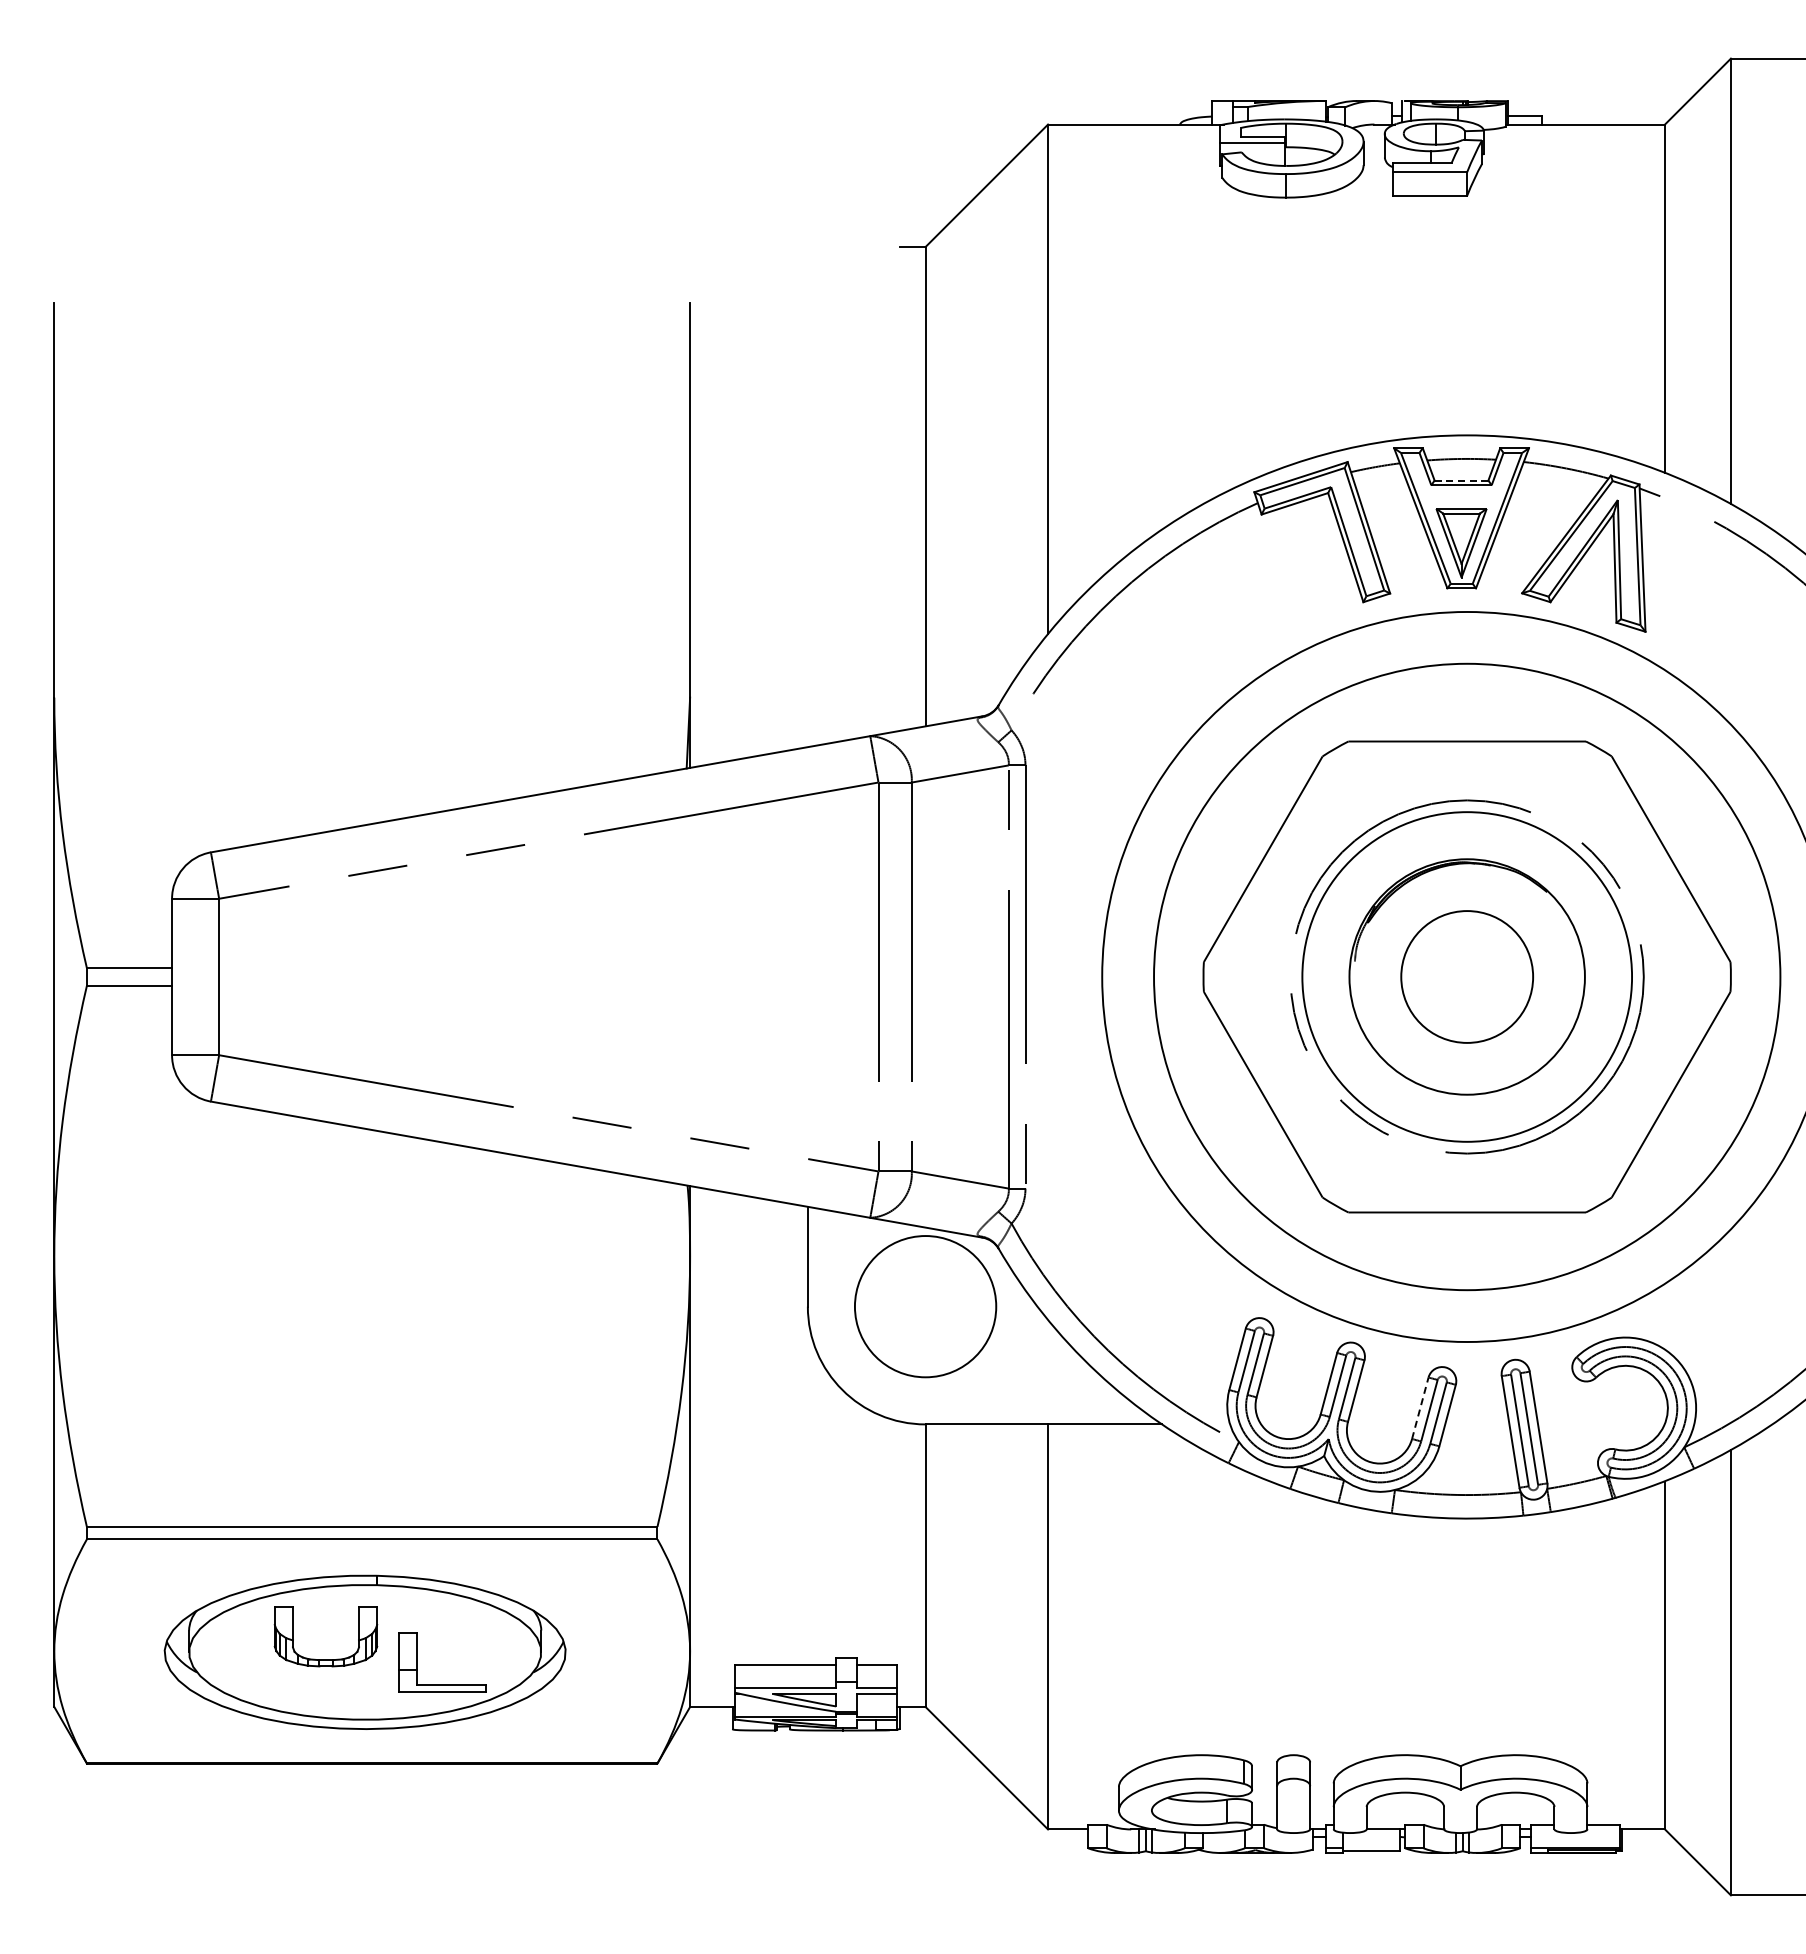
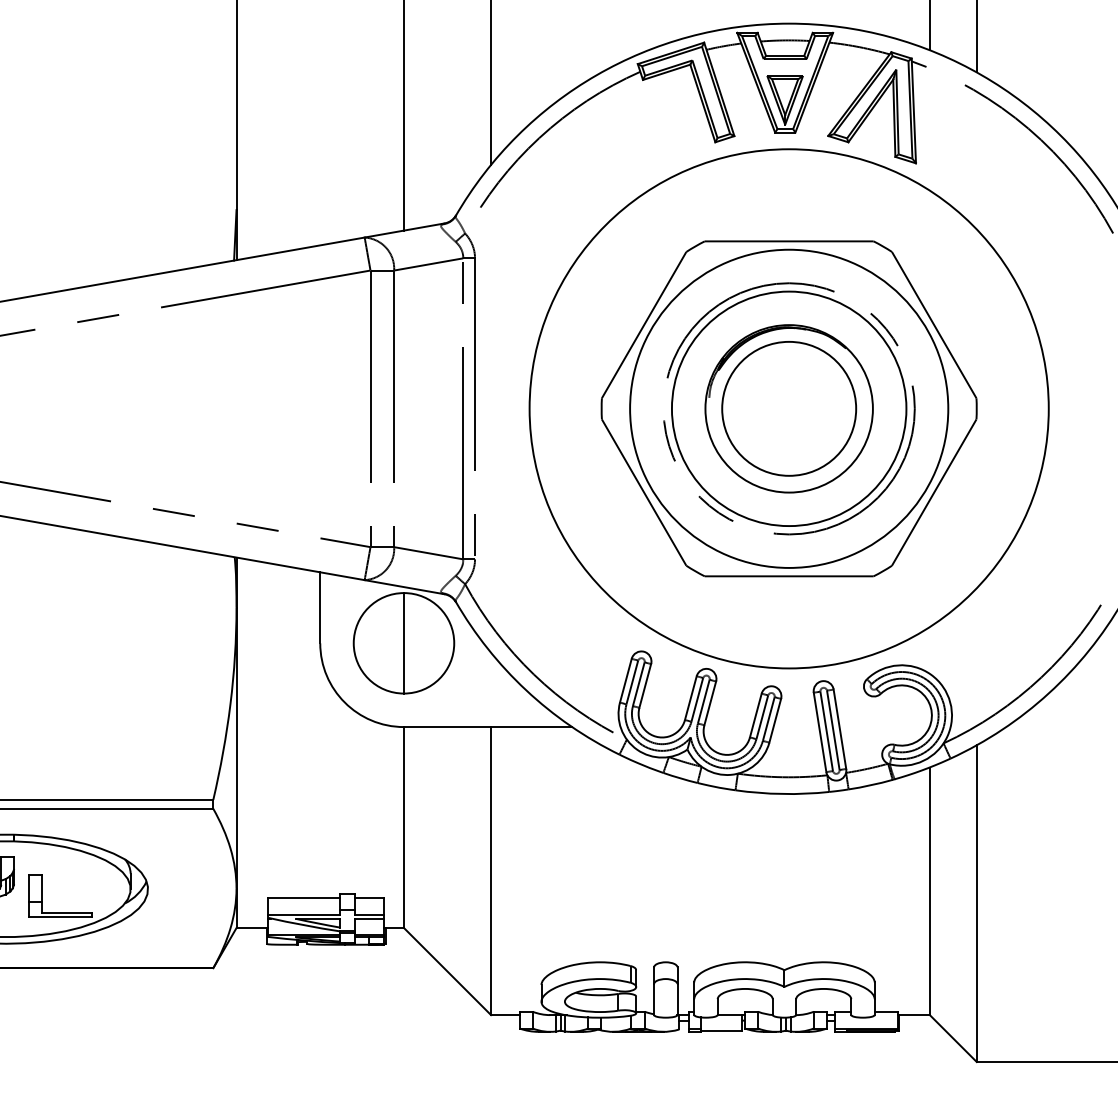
line: (1461, 480) -> (785, 55), dashed -> solid
circle: (1466, 976) -> (788, 408), size x0.71
circle: (1467, 976) -> (789, 408), size x1.43
line: (925, 1306) -> (403, 643), added
line: (1420, 1408) -> (755, 715), dashed -> solid

